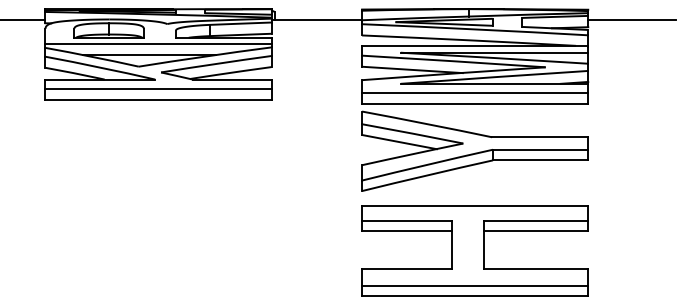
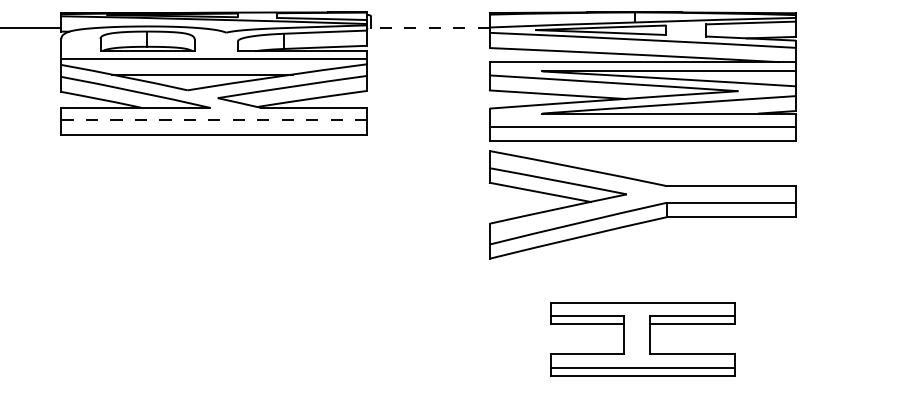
line: (316, 20) -> (428, 27), solid -> dashed
line: (631, 20) -> (854, 27), removed
line: (157, 88) -> (213, 120), solid -> dashed
part: (474, 250) -> (642, 339), size x0.6

